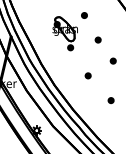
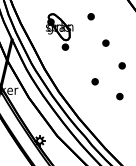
part: (64, 33) -> (58, 31), moved
part: (110, 100) -> (119, 96), moved

